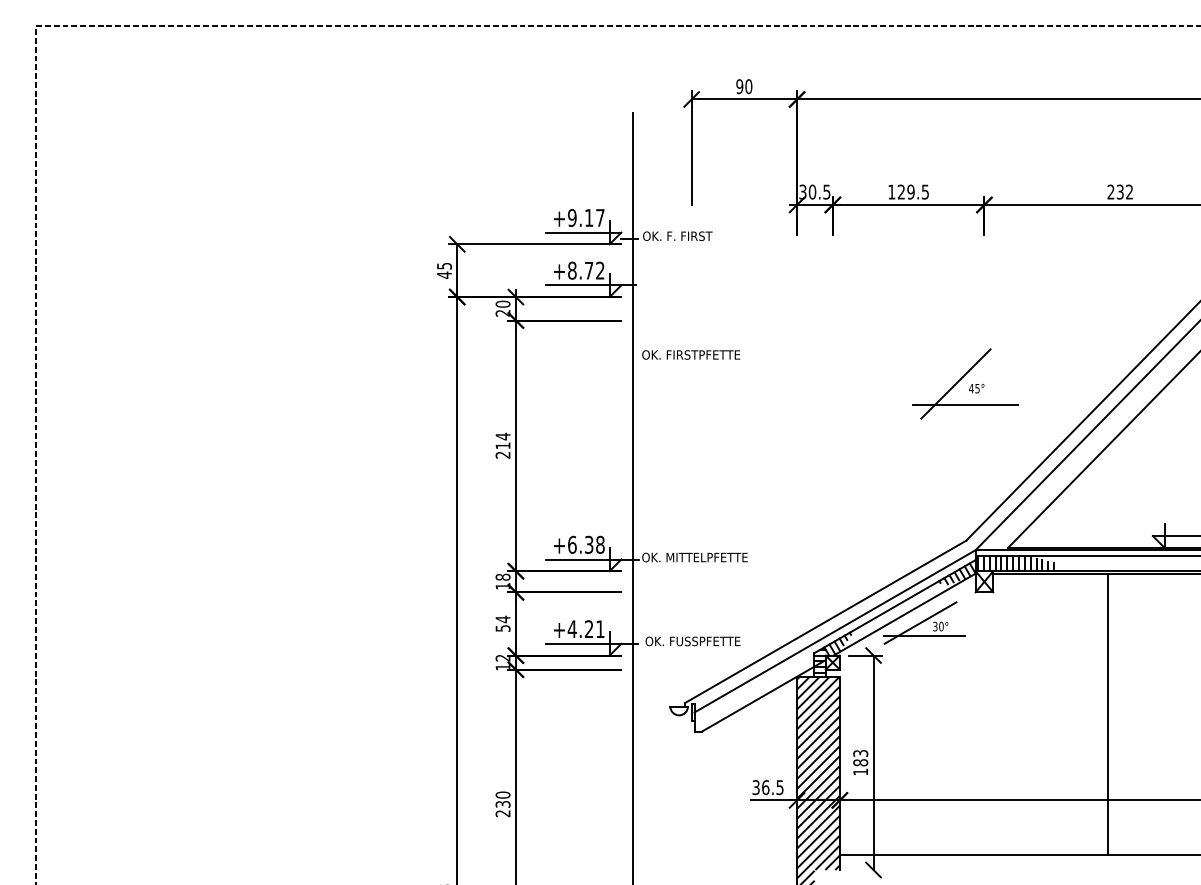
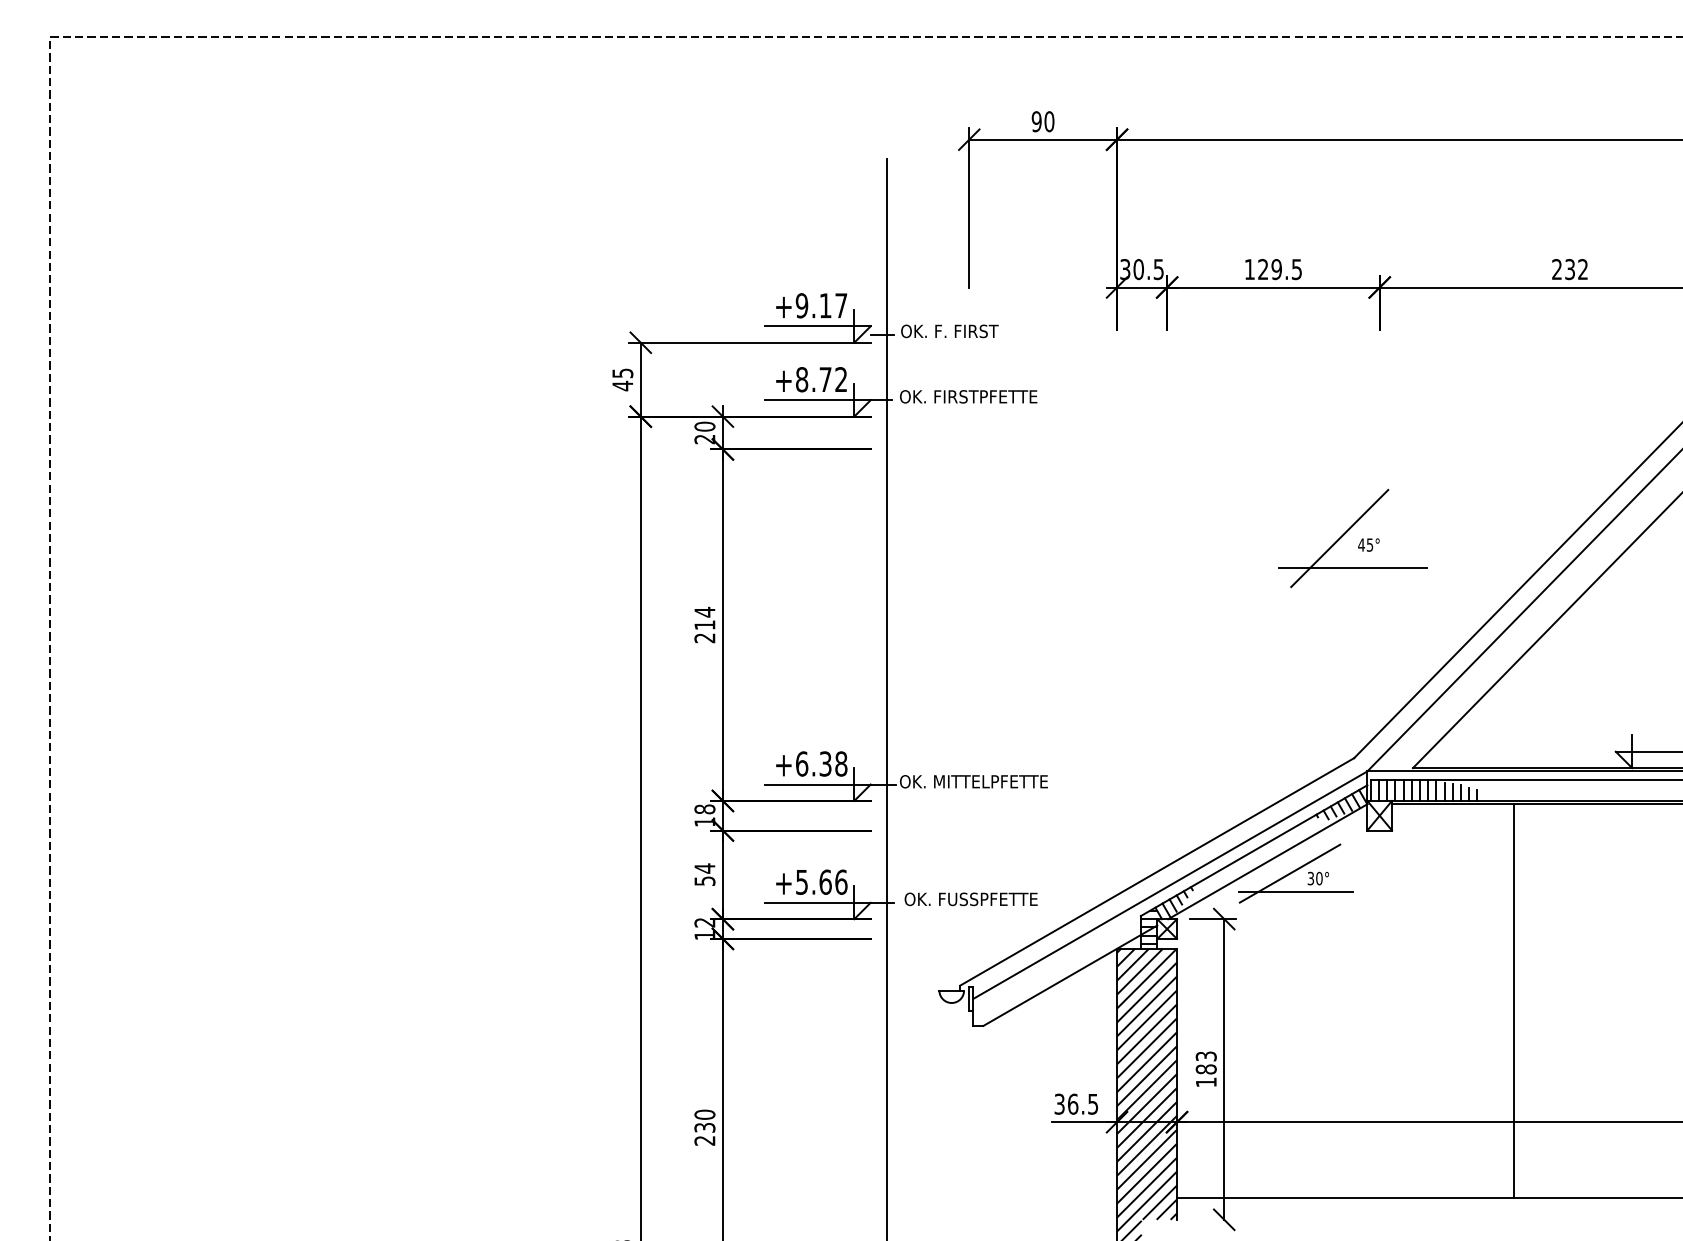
text: (691, 354) -> (968, 396), moved
text: (586, 628) -> (821, 881), +4.21 -> +5.66
line: (1107, 714) -> (1513, 1001), moved

